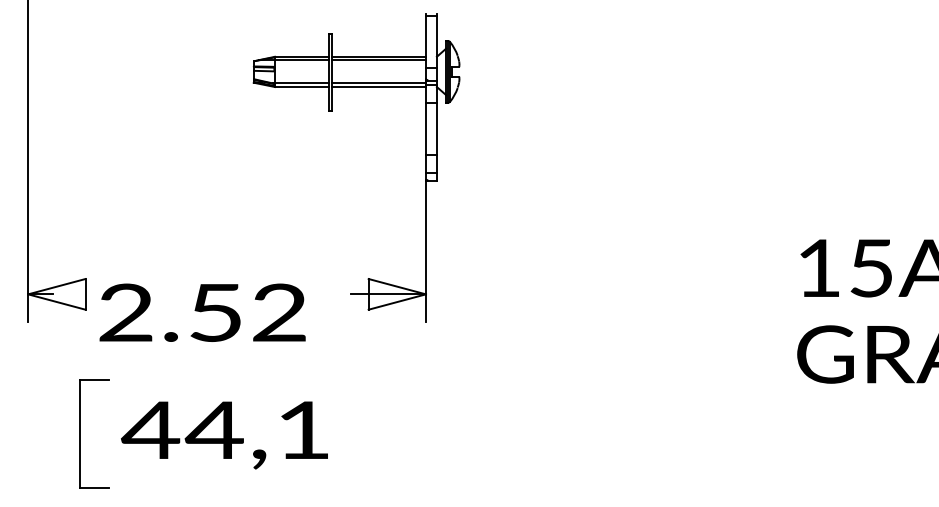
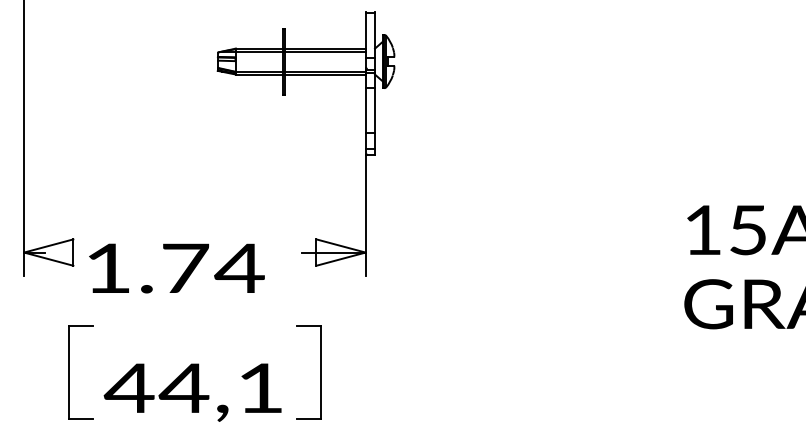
text: (203, 312) -> (174, 268), 2.52 -> 1.74
part: (373, 434) -> (320, 372), added
text: (224, 435) -> (192, 392), moved

